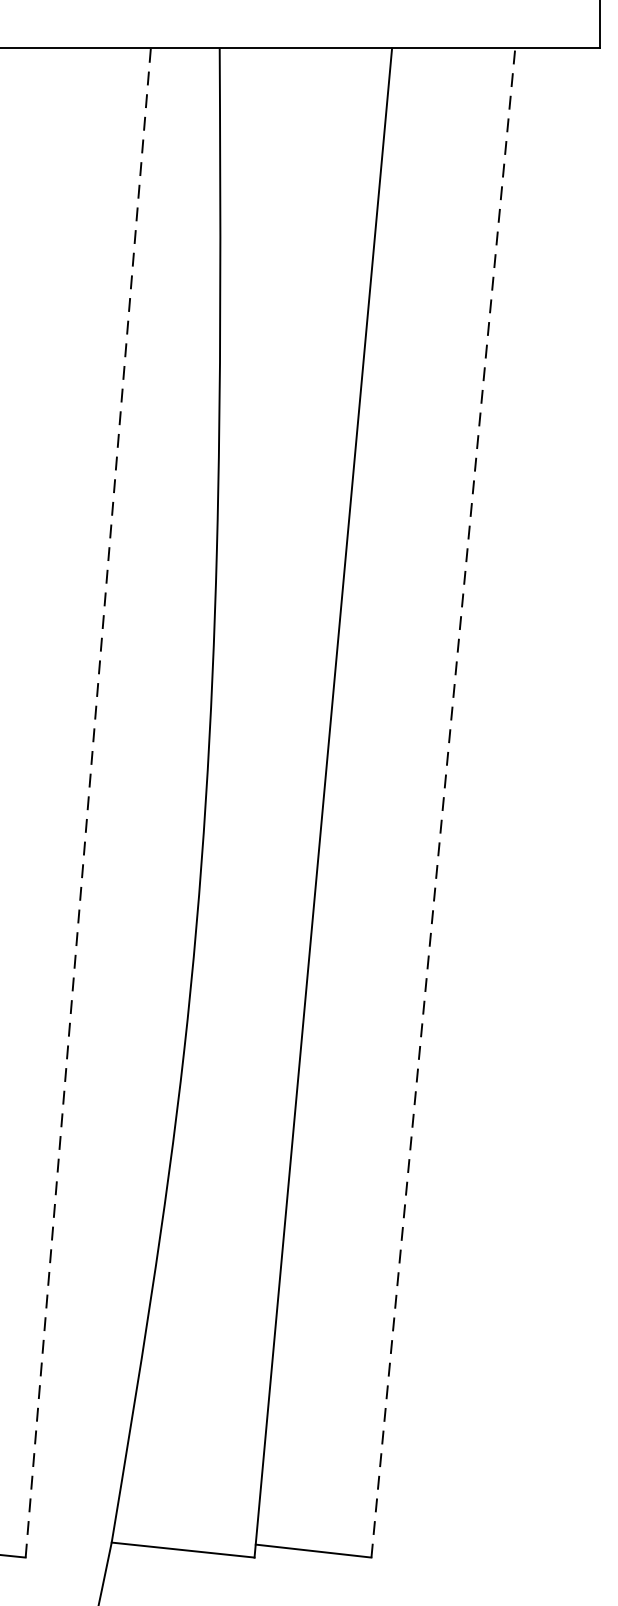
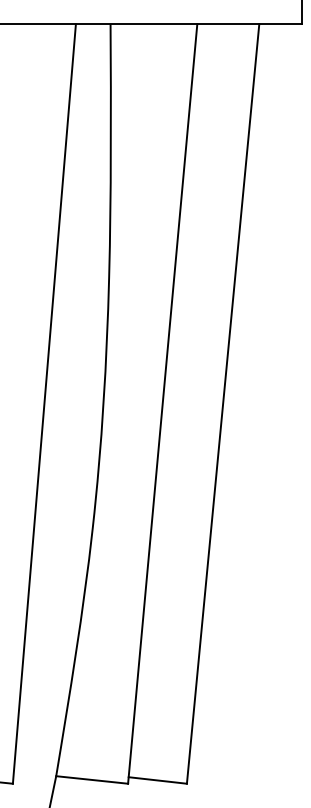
line: (88, 802) -> (44, 403), dashed -> solid
line: (444, 802) -> (223, 403), dashed -> solid

